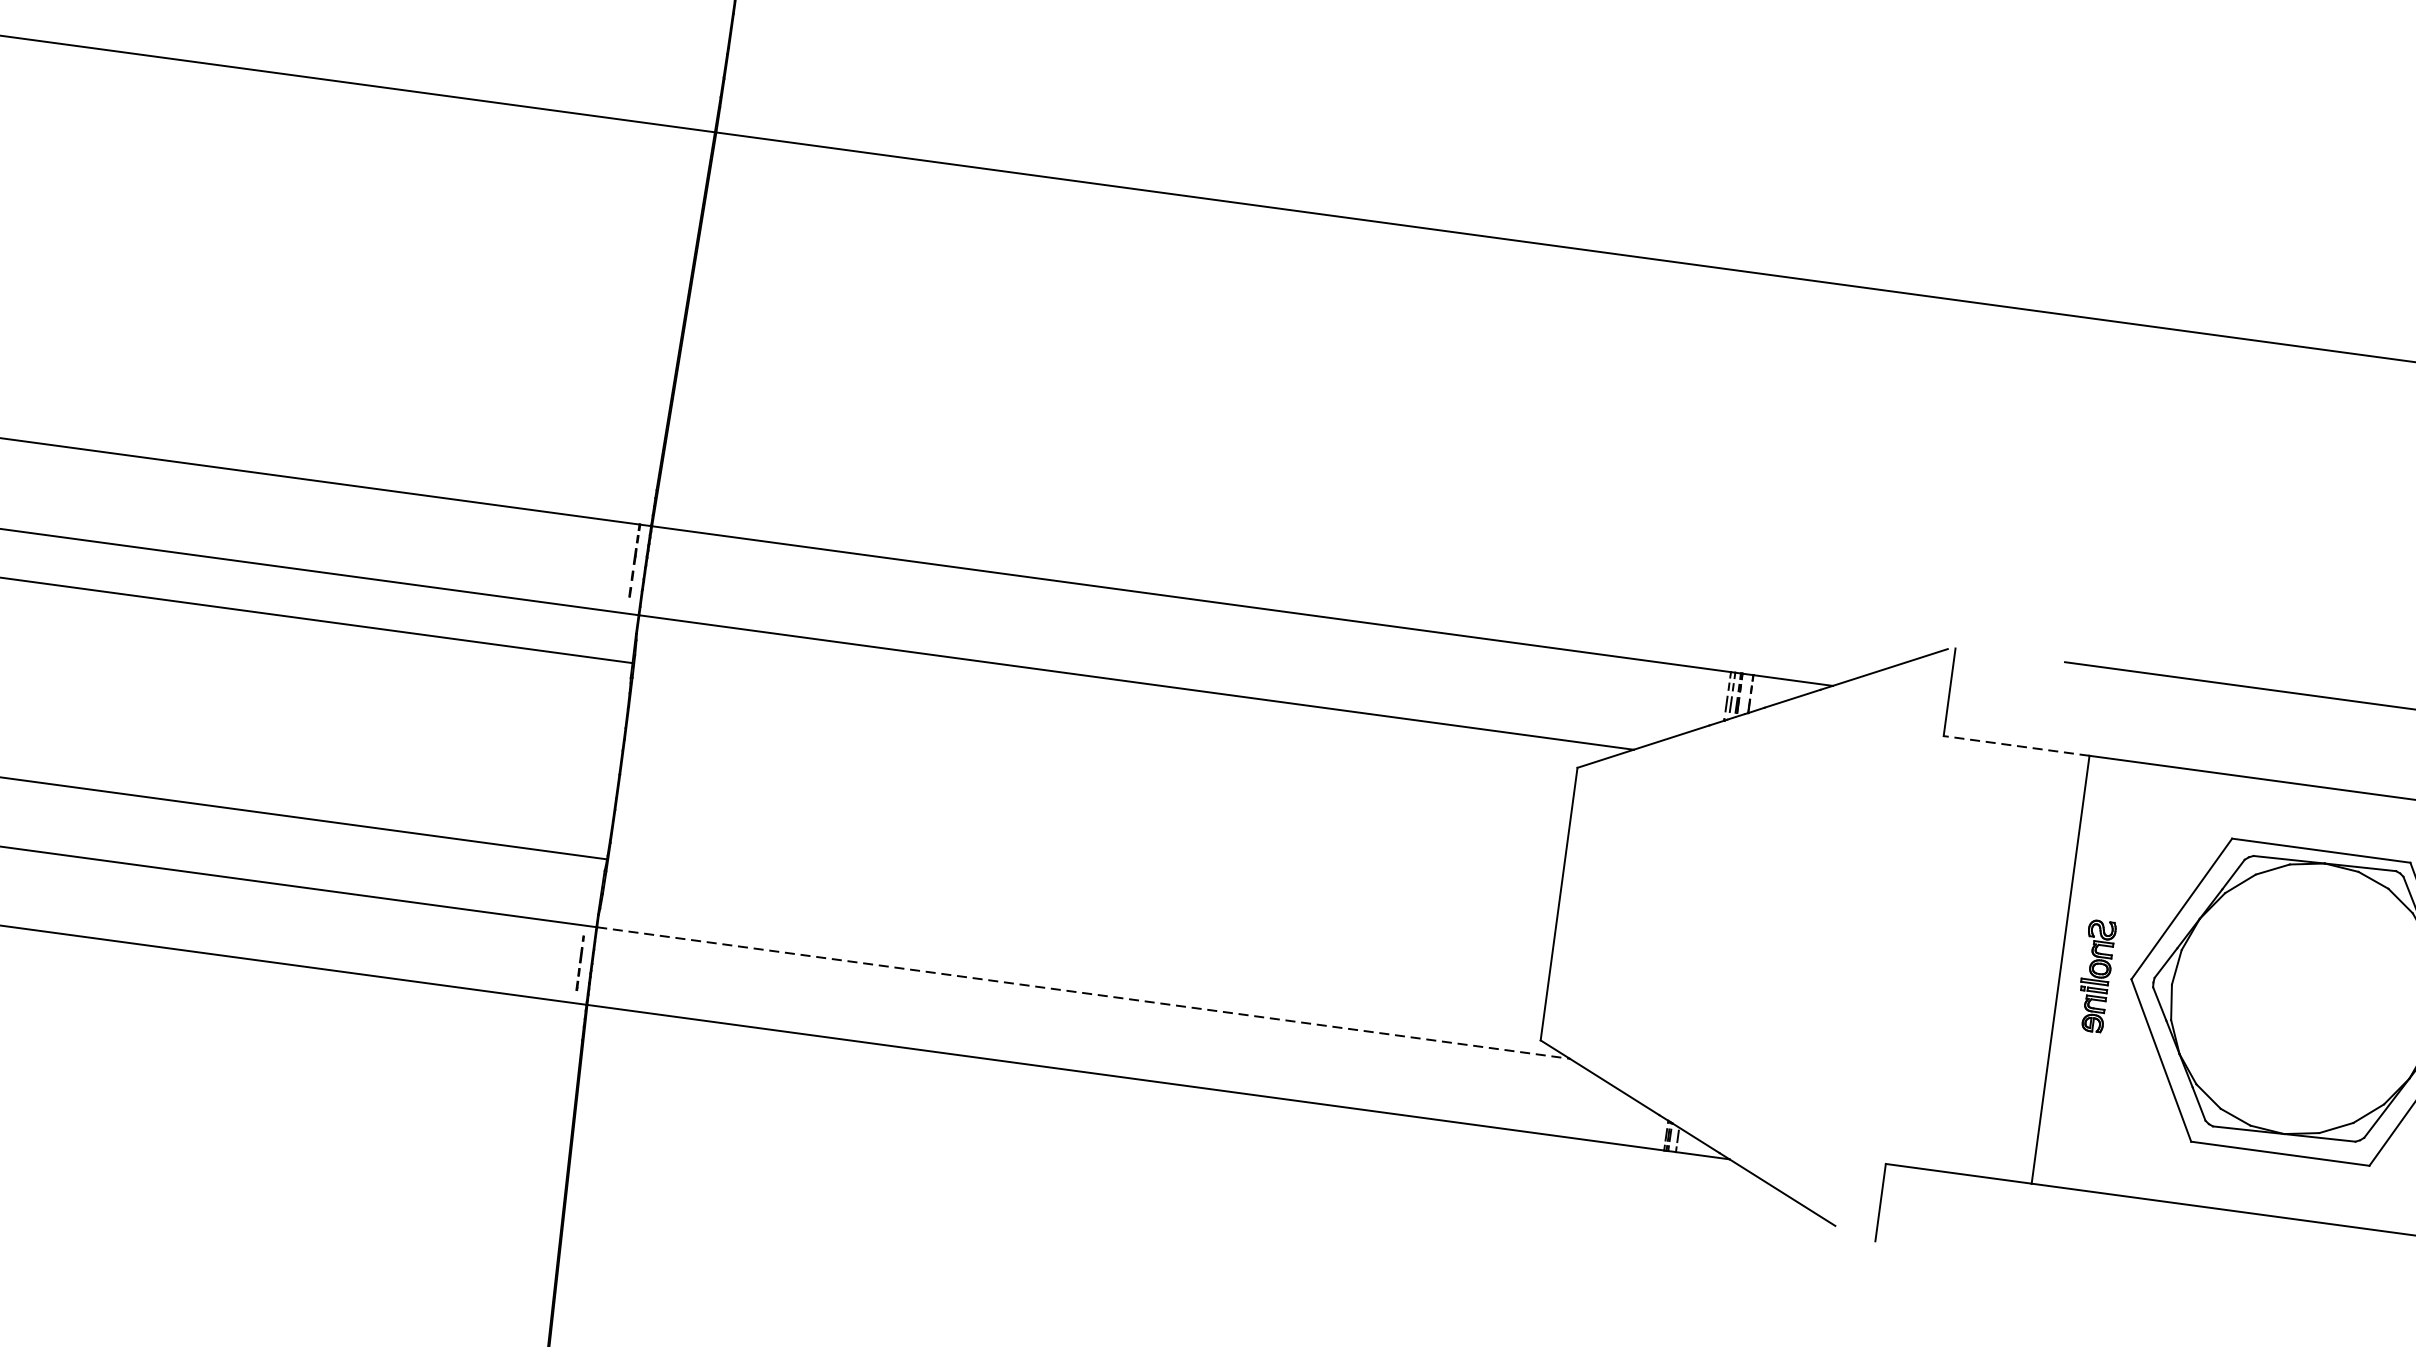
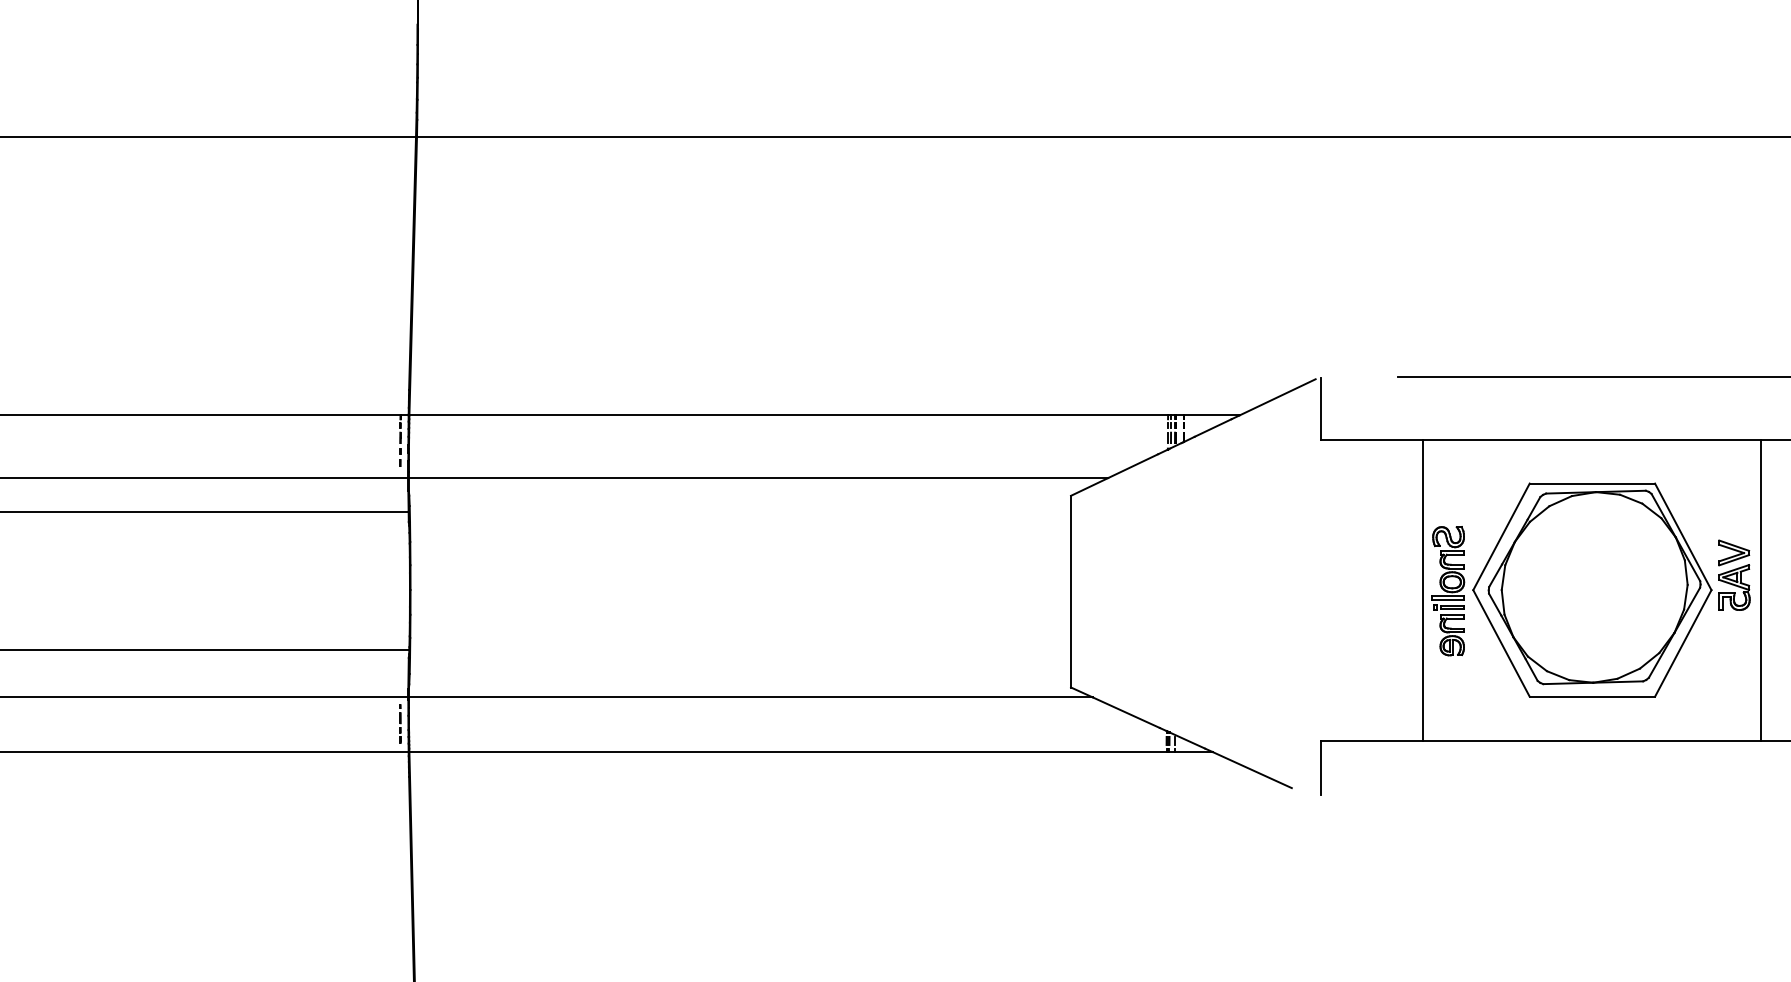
line: (2015, 745) -> (1371, 439), dashed -> solid
part: (2095, 976) -> (1448, 591), size x1.67
line: (1084, 993) -> (751, 697), dashed -> solid

